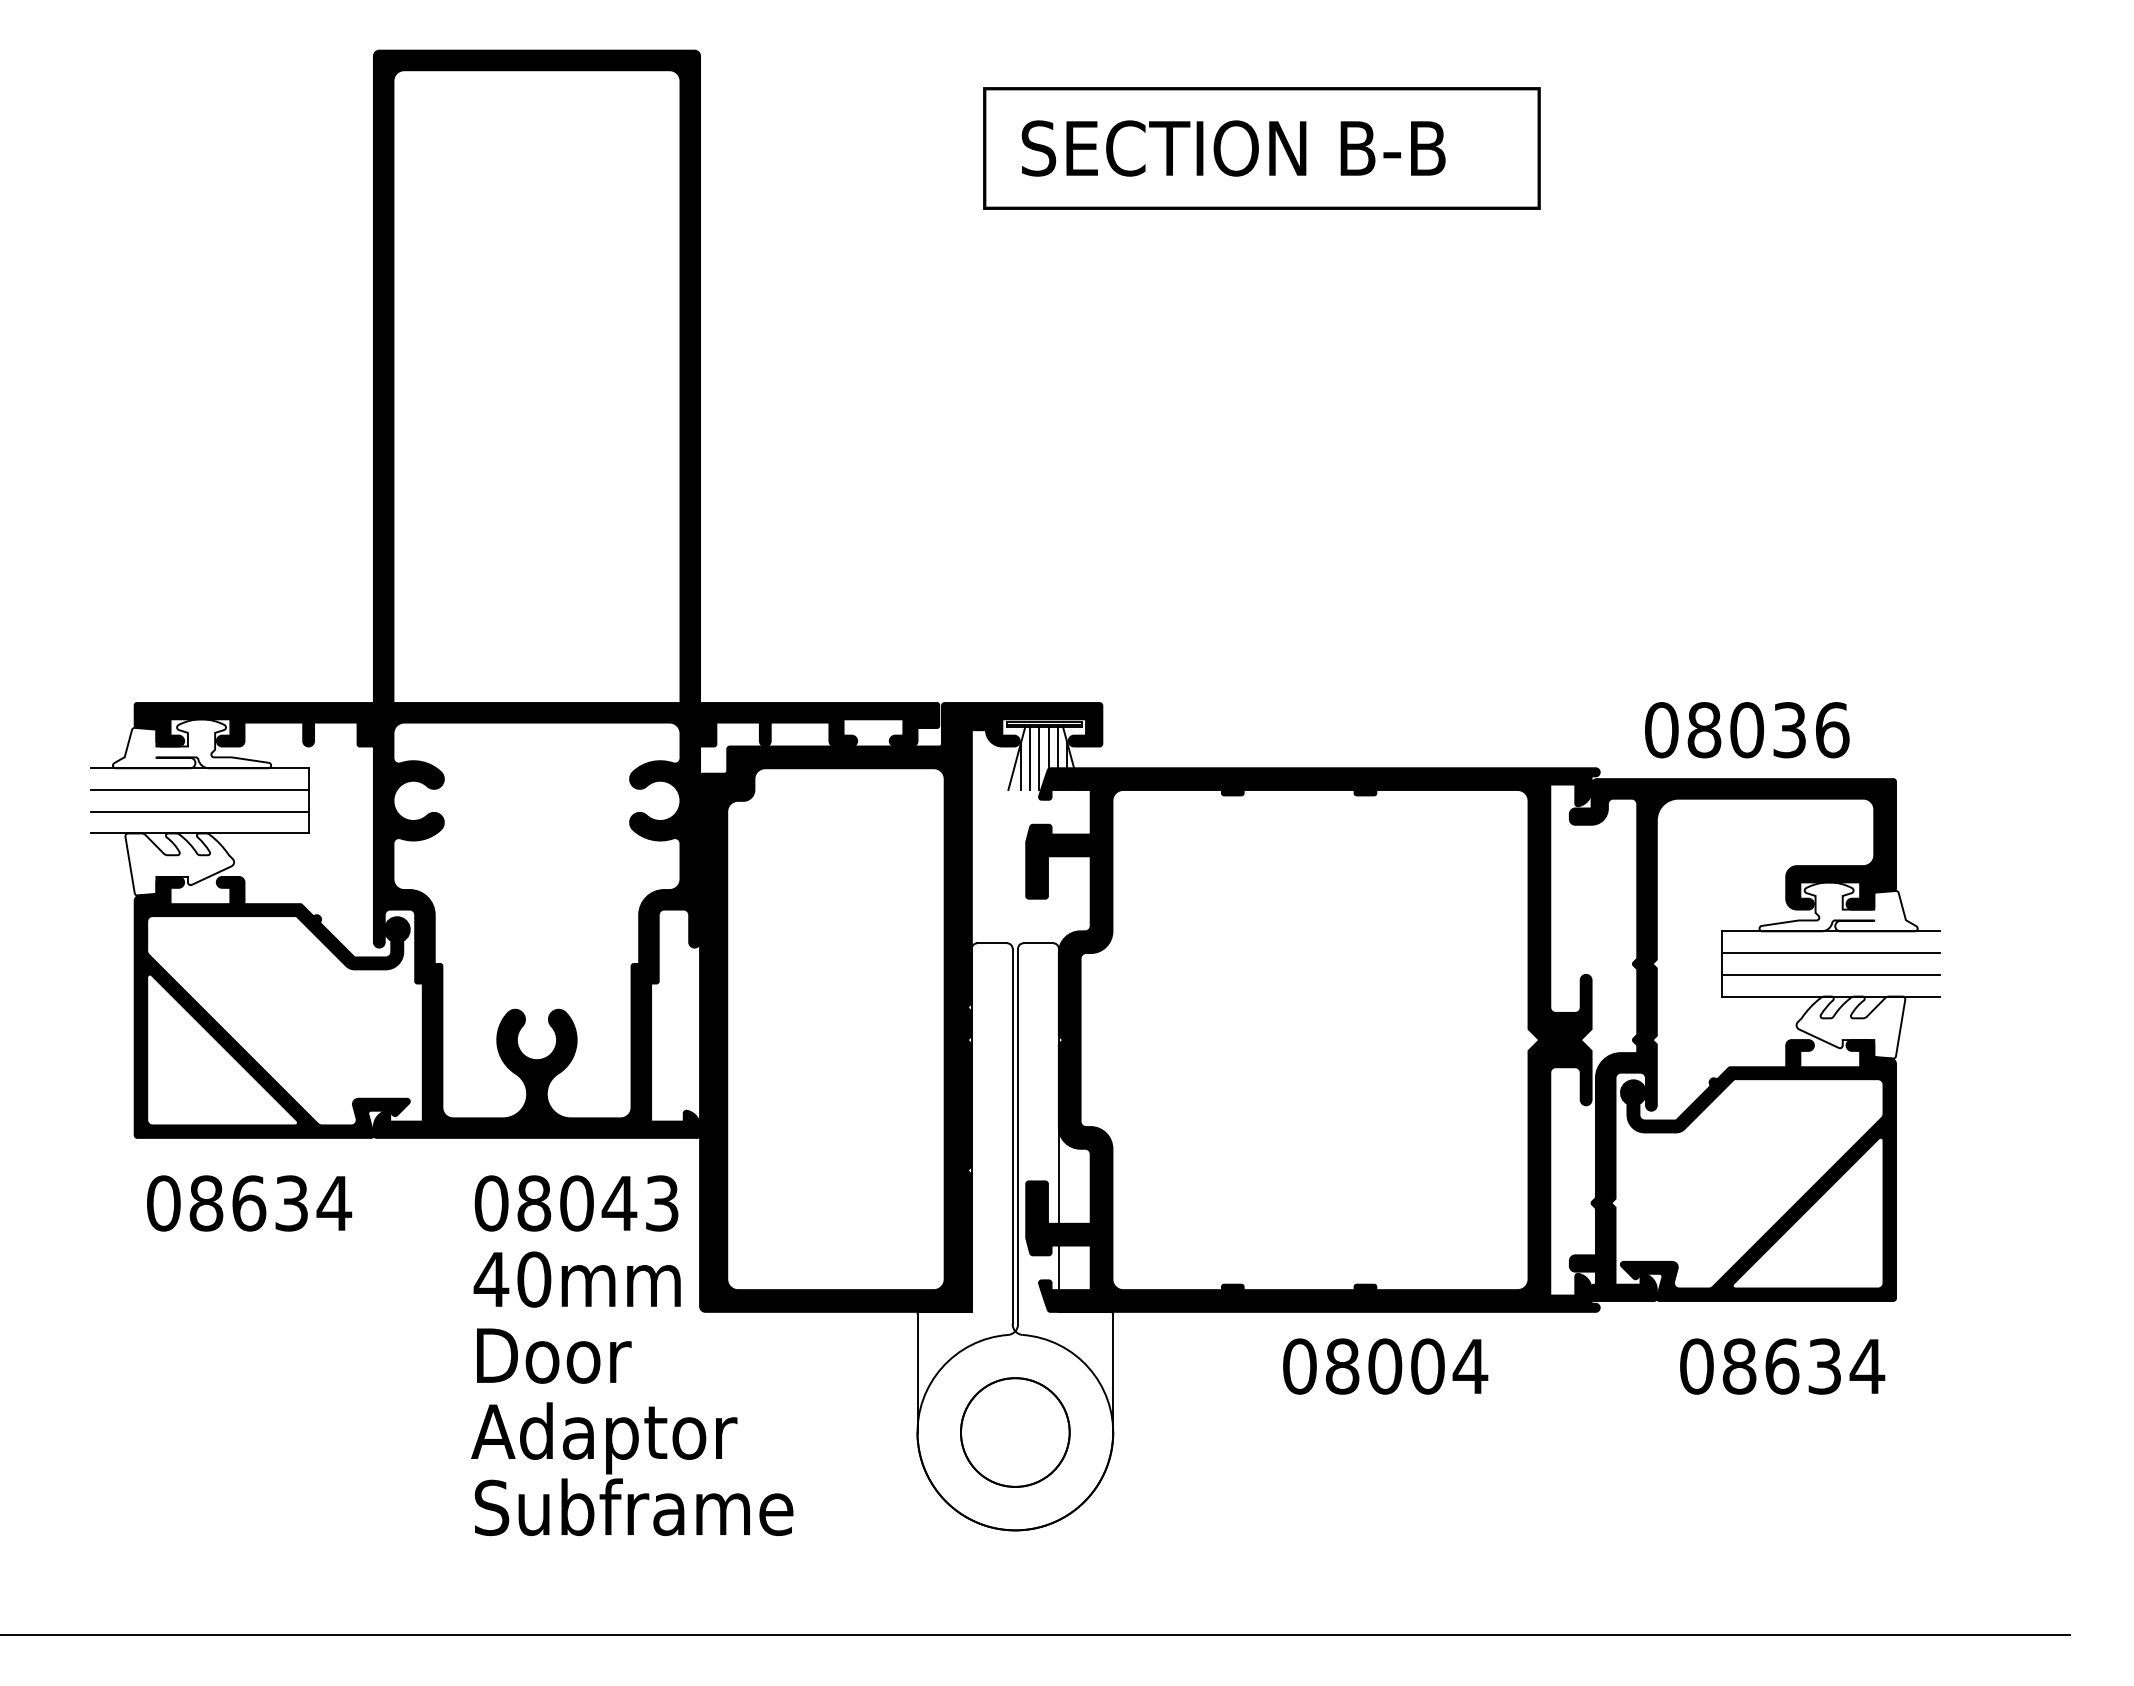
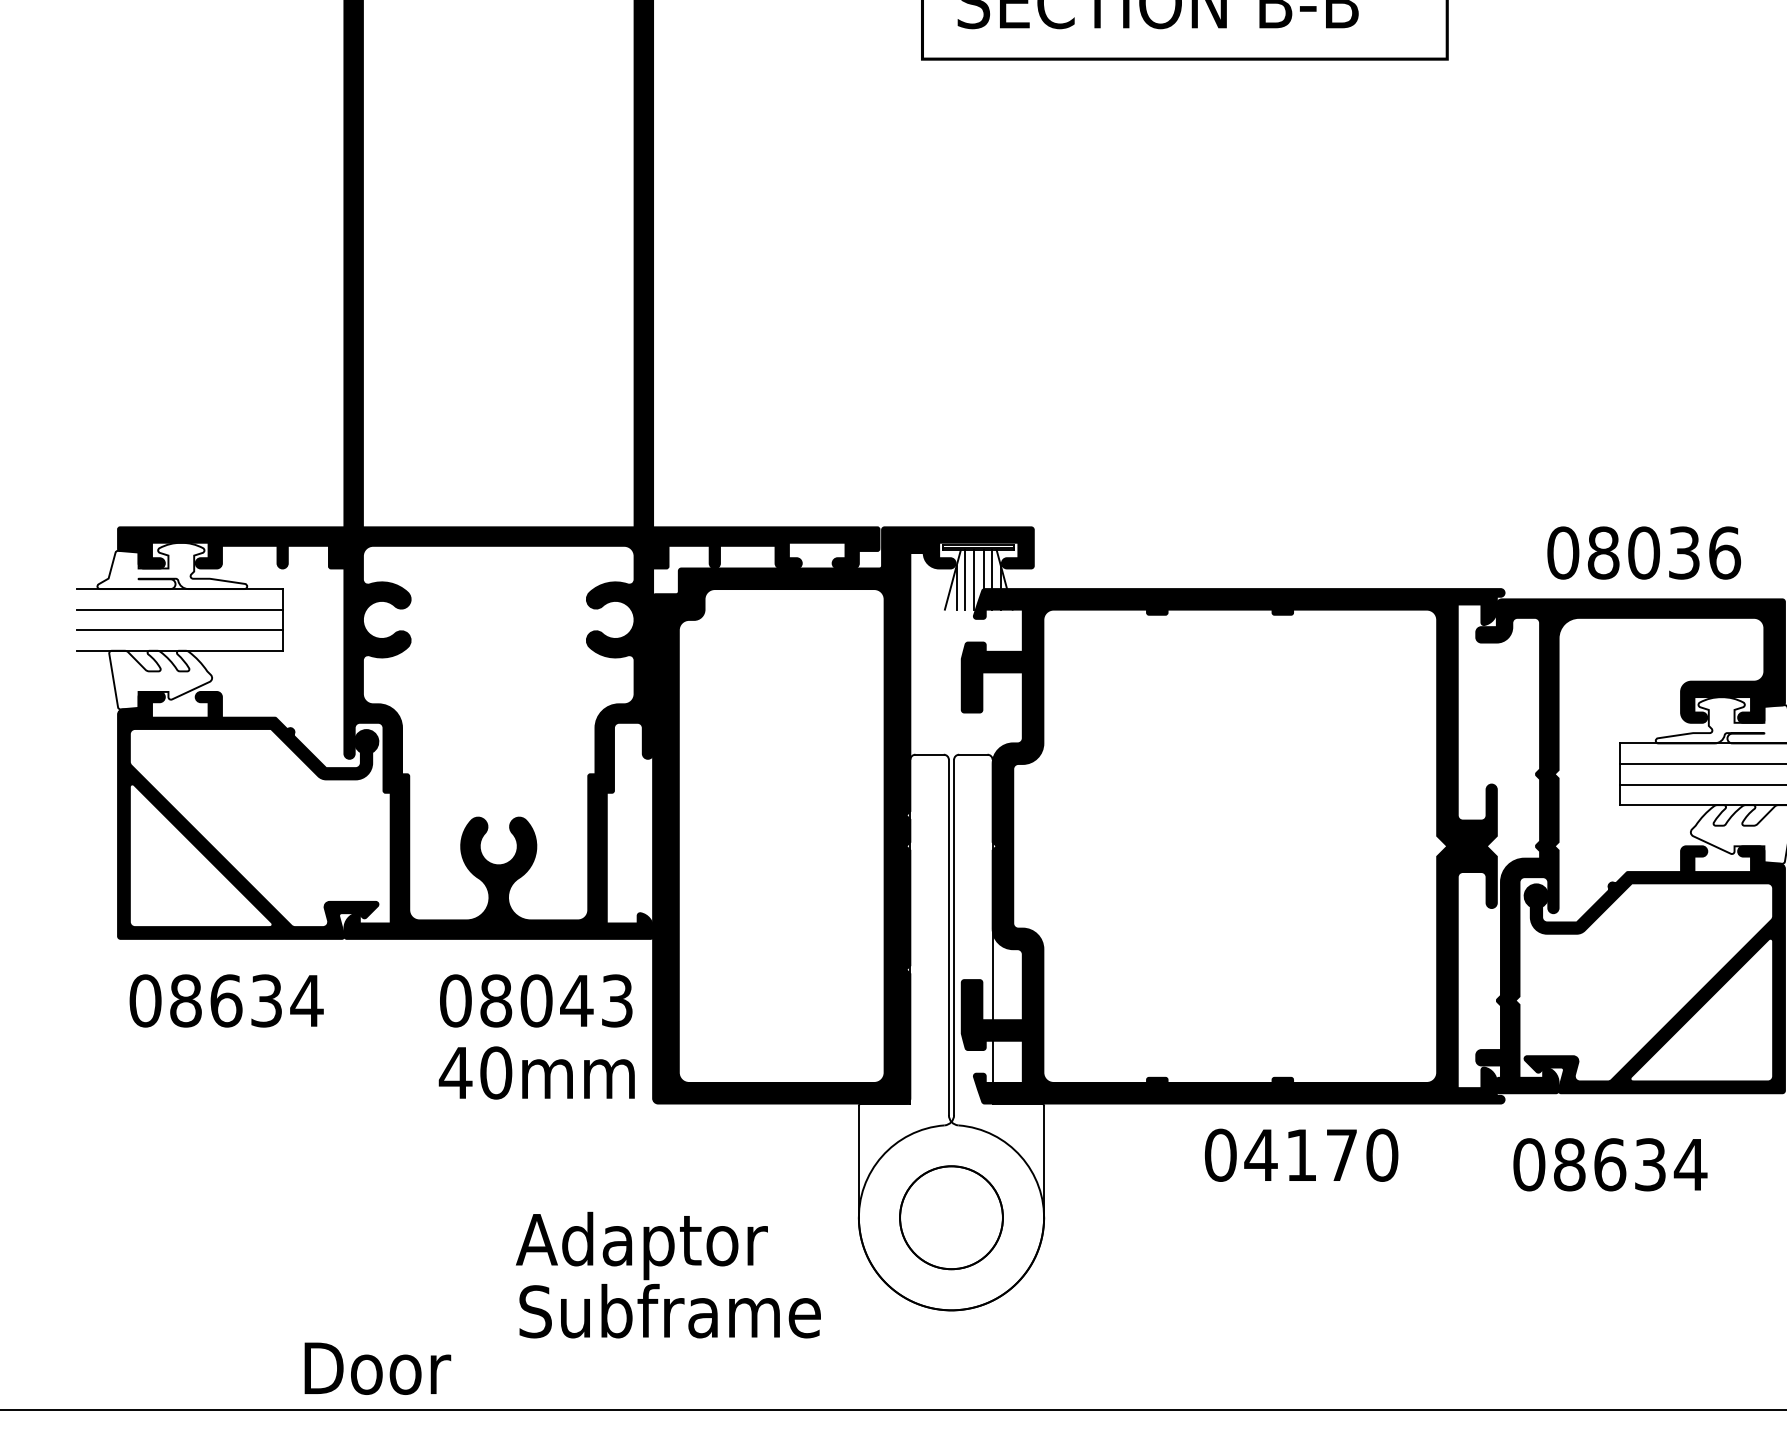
text: (554, 1355) -> (378, 1368), moved
text: (1406, 1366) -> (1321, 1155), 08004 -> 04170
text: (1782, 1366) -> (1610, 1164), moved
text: (632, 1469) -> (668, 1275), moved

